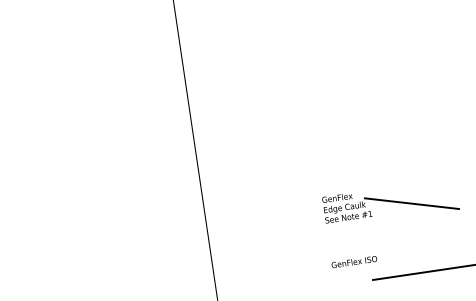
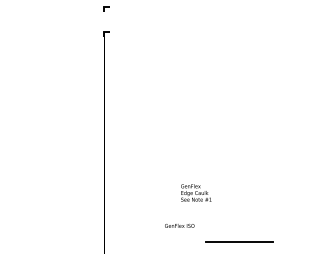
line: (411, 202) -> (237, 196), removed
text: (353, 261) -> (179, 225), moved

